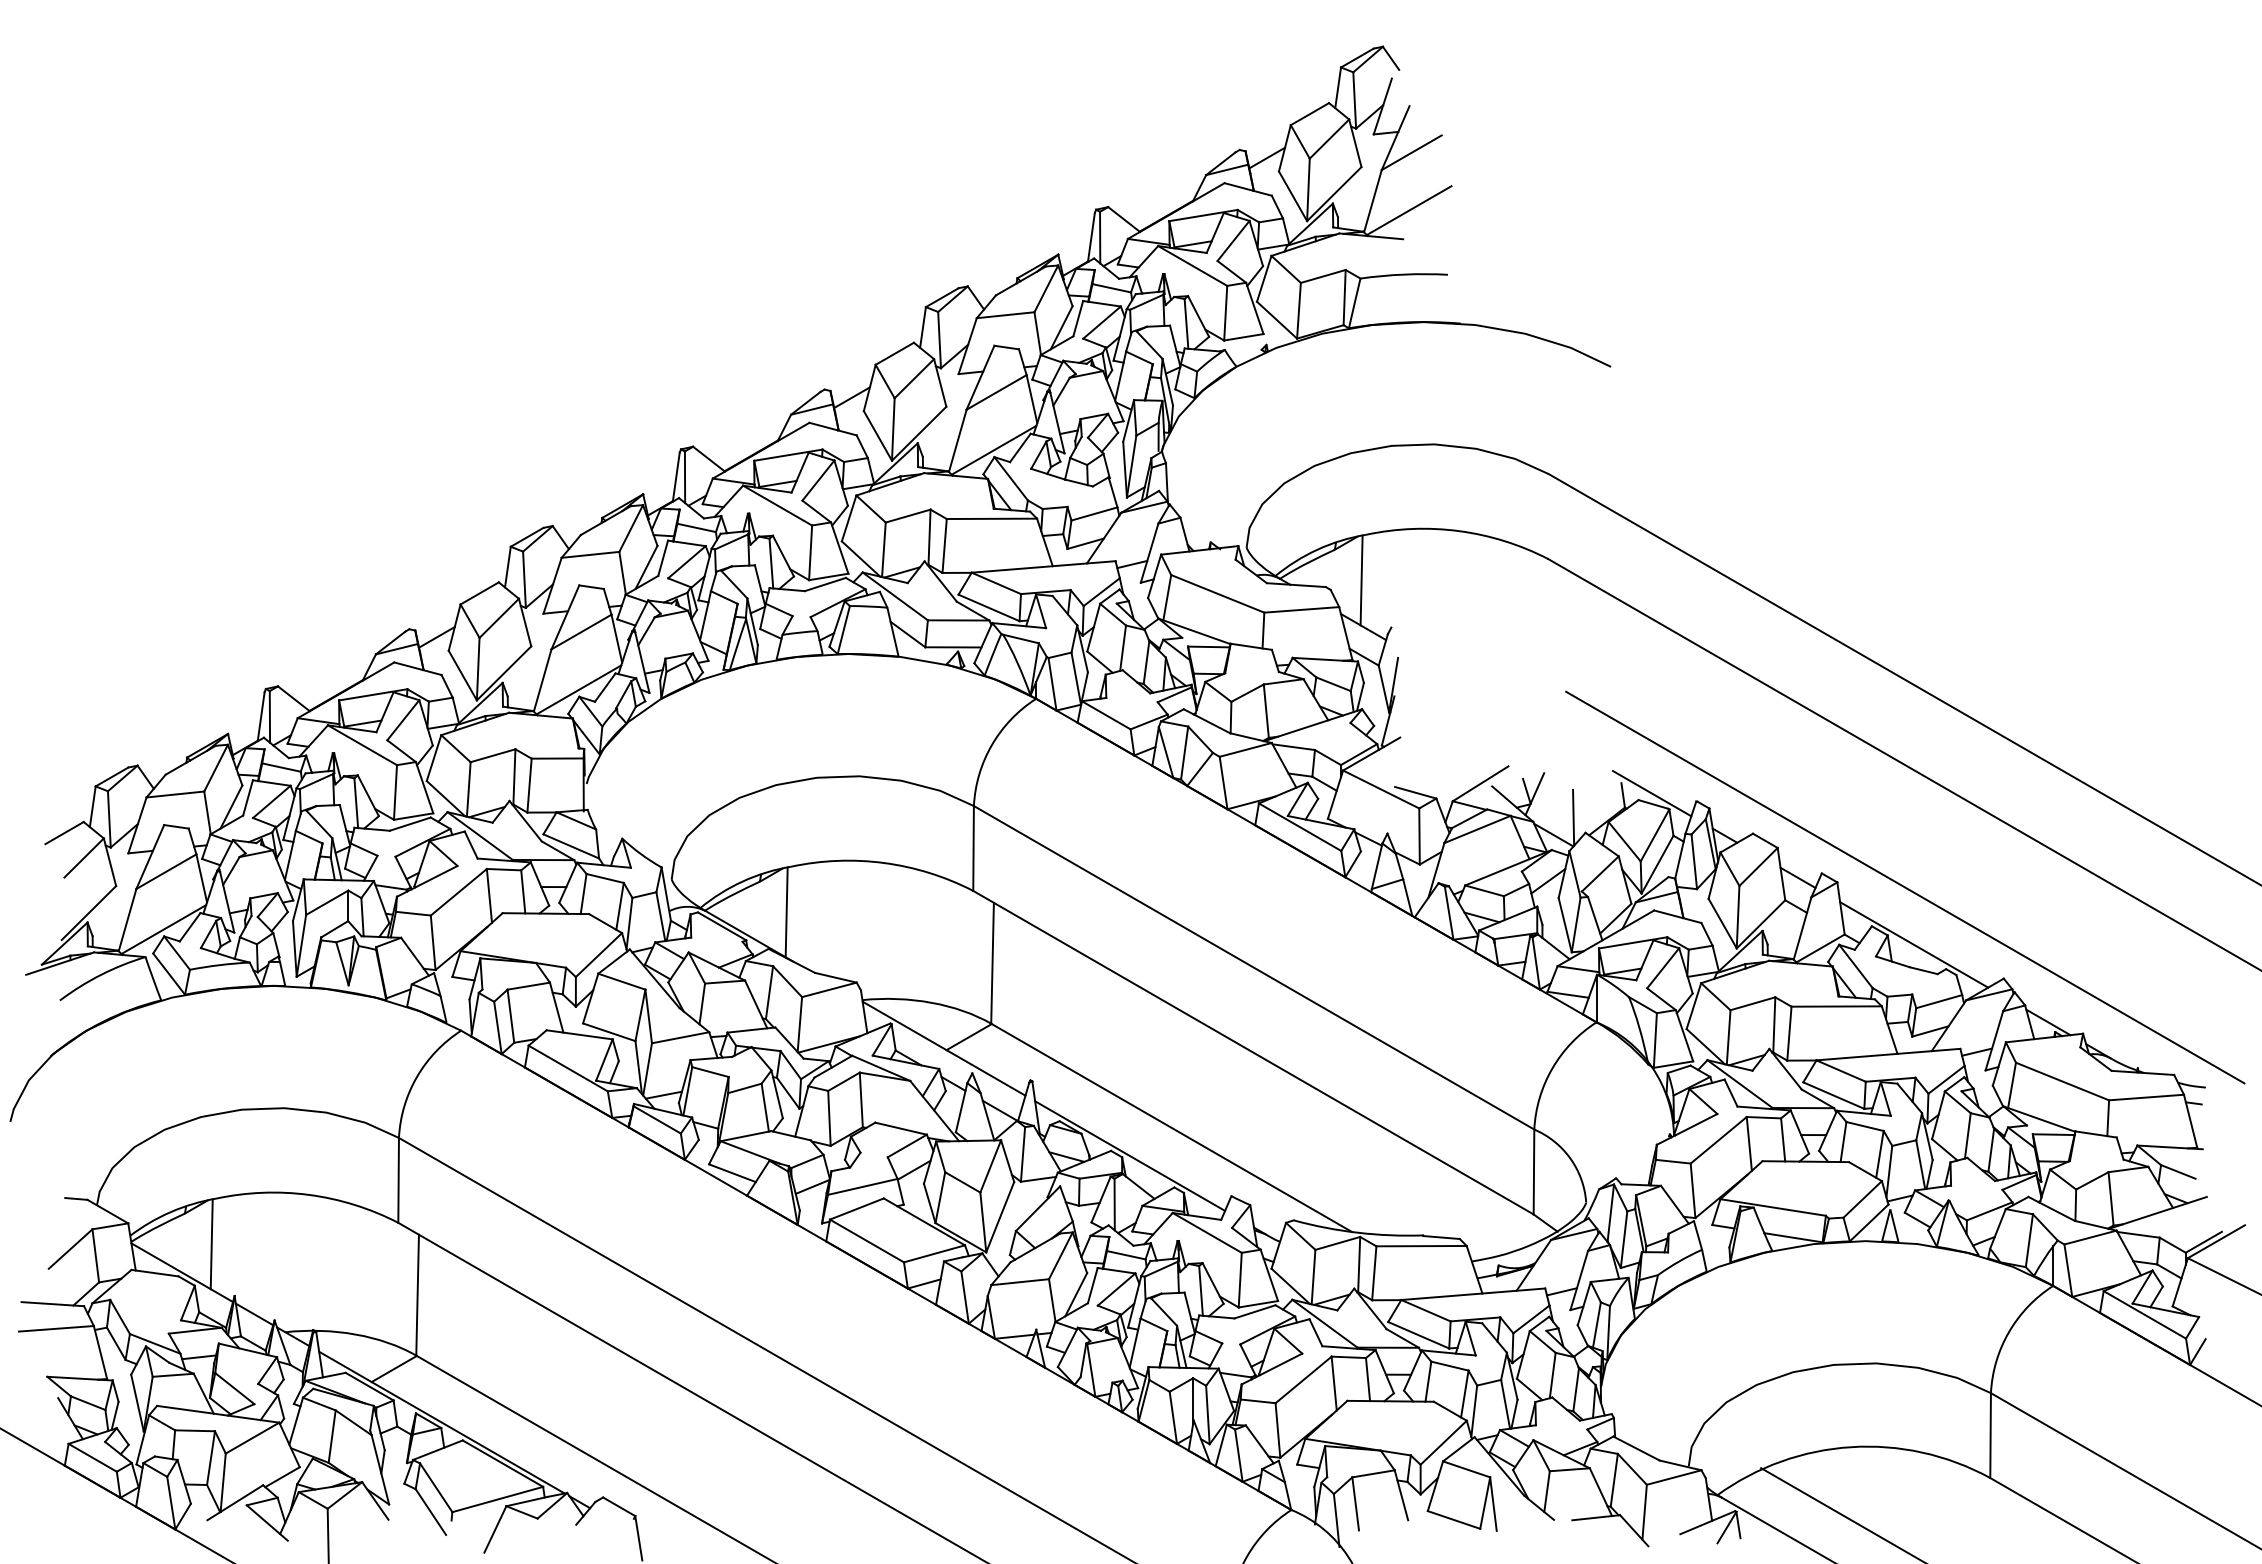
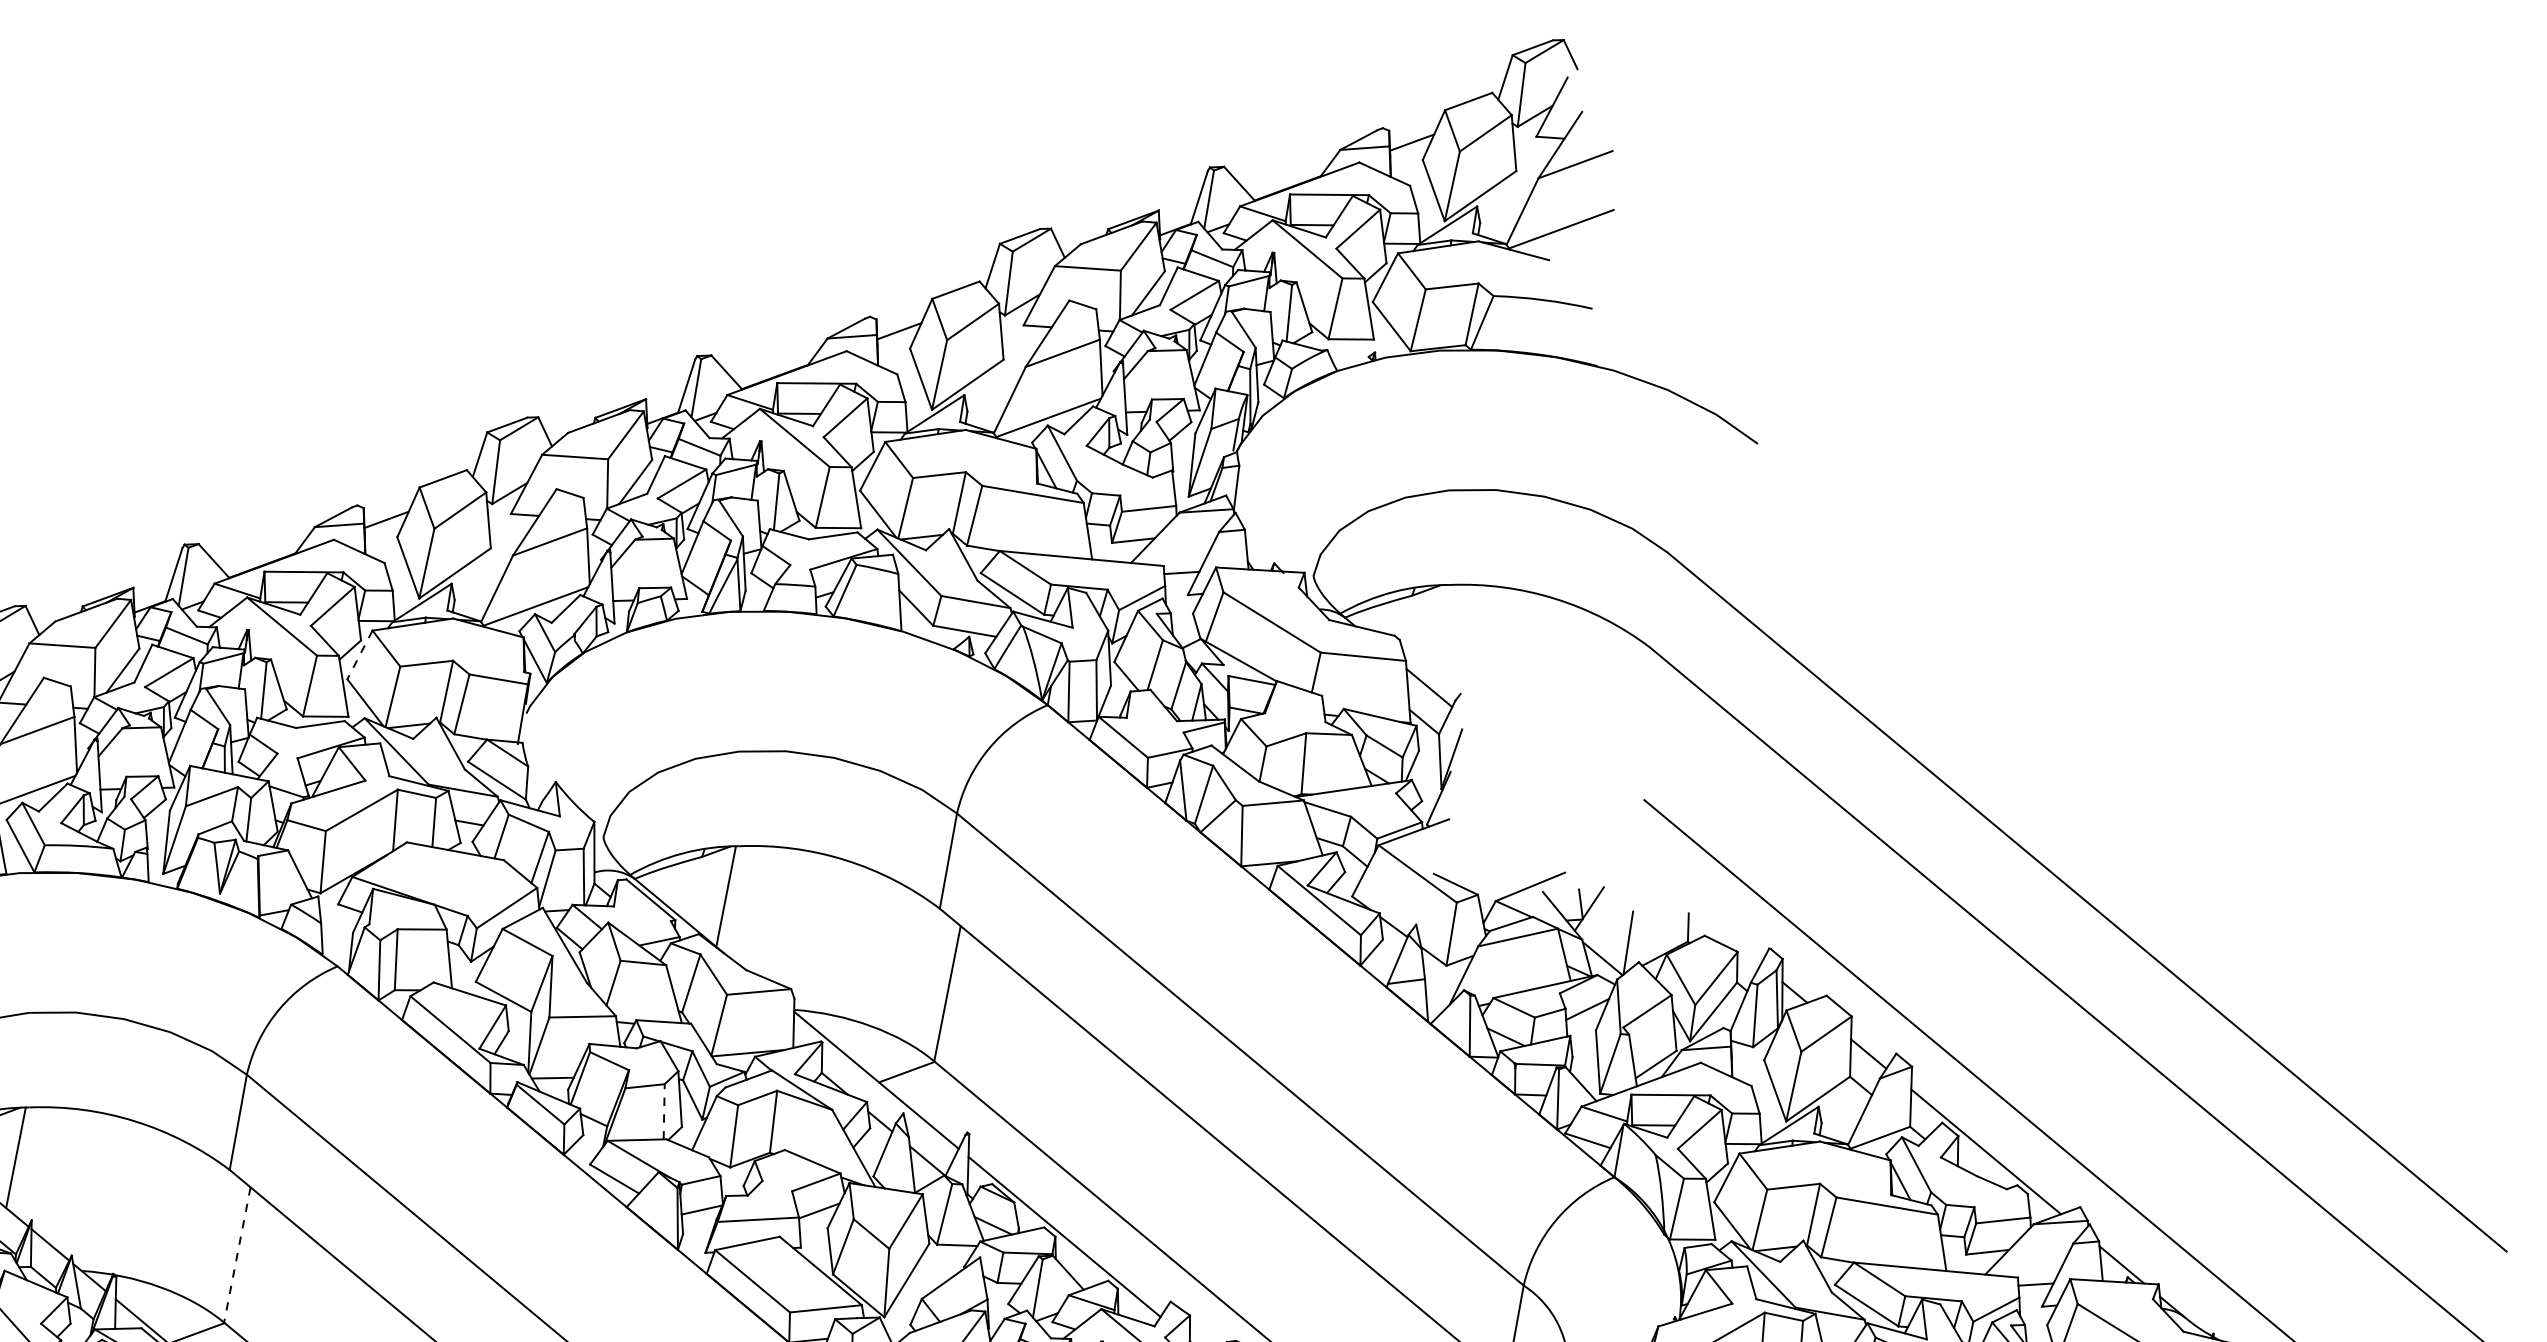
line: (1361, 580) -> (1436, 635), removed
line: (433, 758) -> (359, 655), solid -> dashed
line: (1652, 793) -> (1721, 931), removed
line: (765, 1107) -> (664, 1111), solid -> dashed
line: (417, 1295) -> (237, 1255), solid -> dashed

